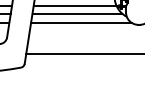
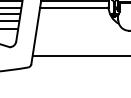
line: (74, 5) -> (74, 14), removed
line: (77, 14) -> (76, 21), removed
line: (80, 23) -> (79, 29), removed

